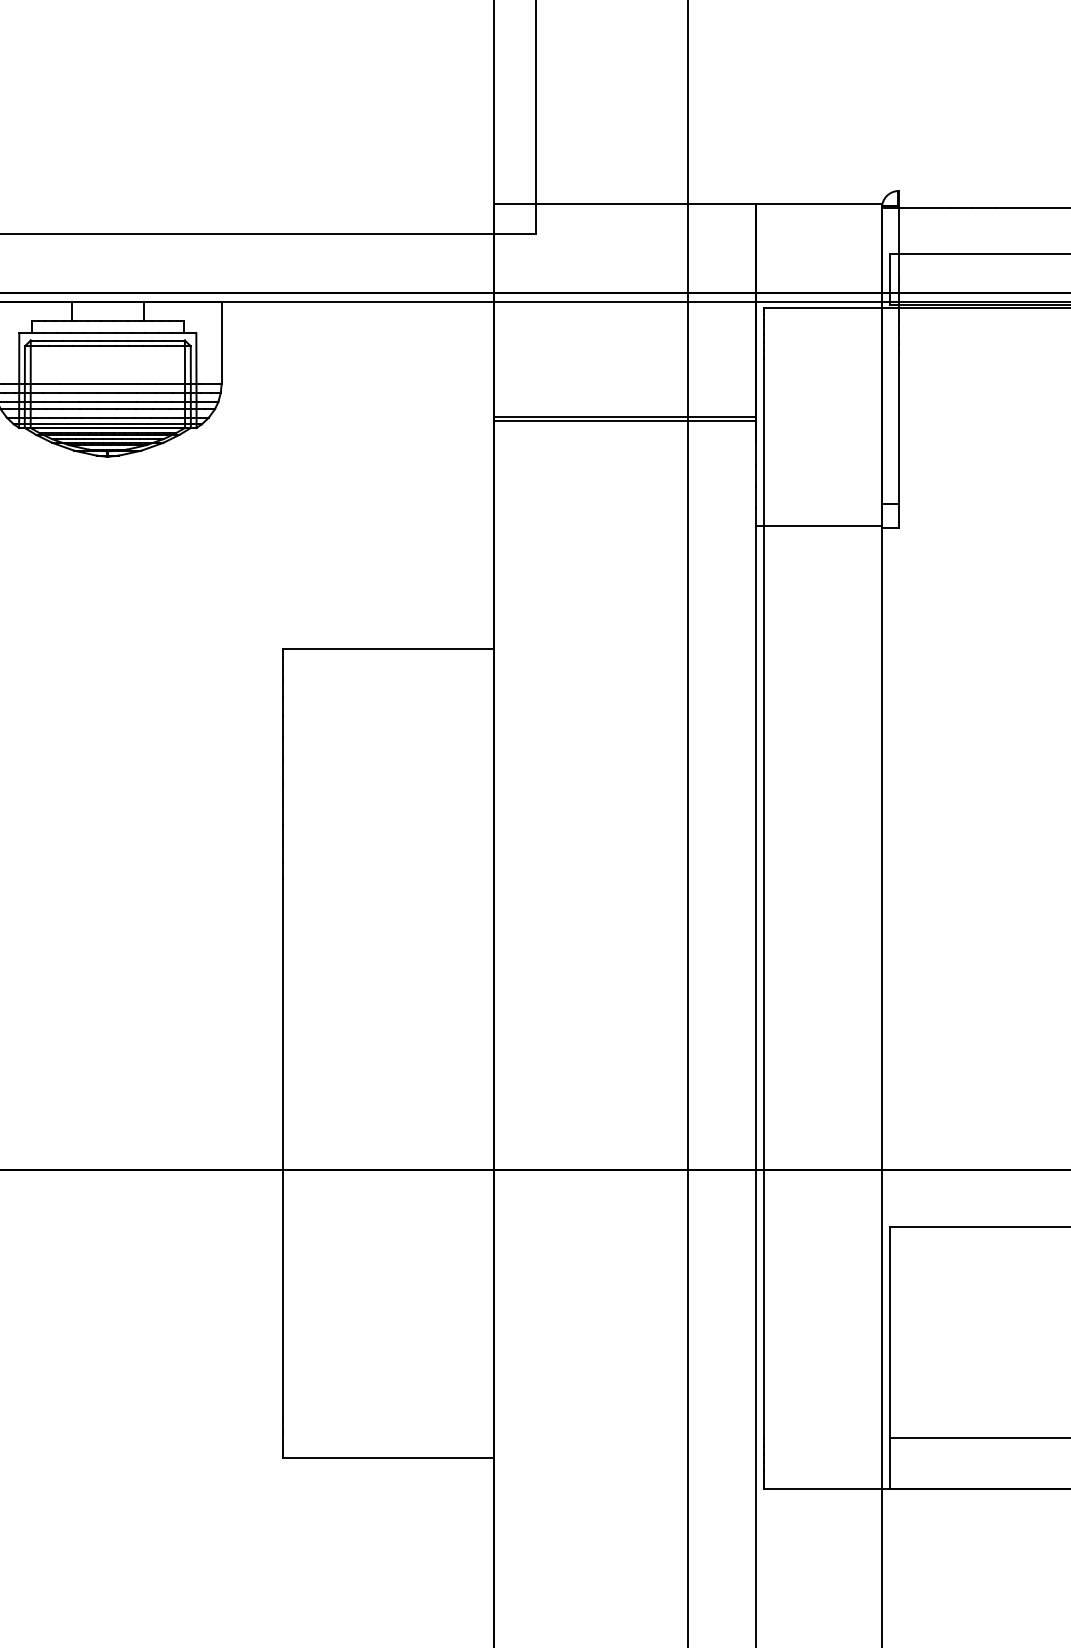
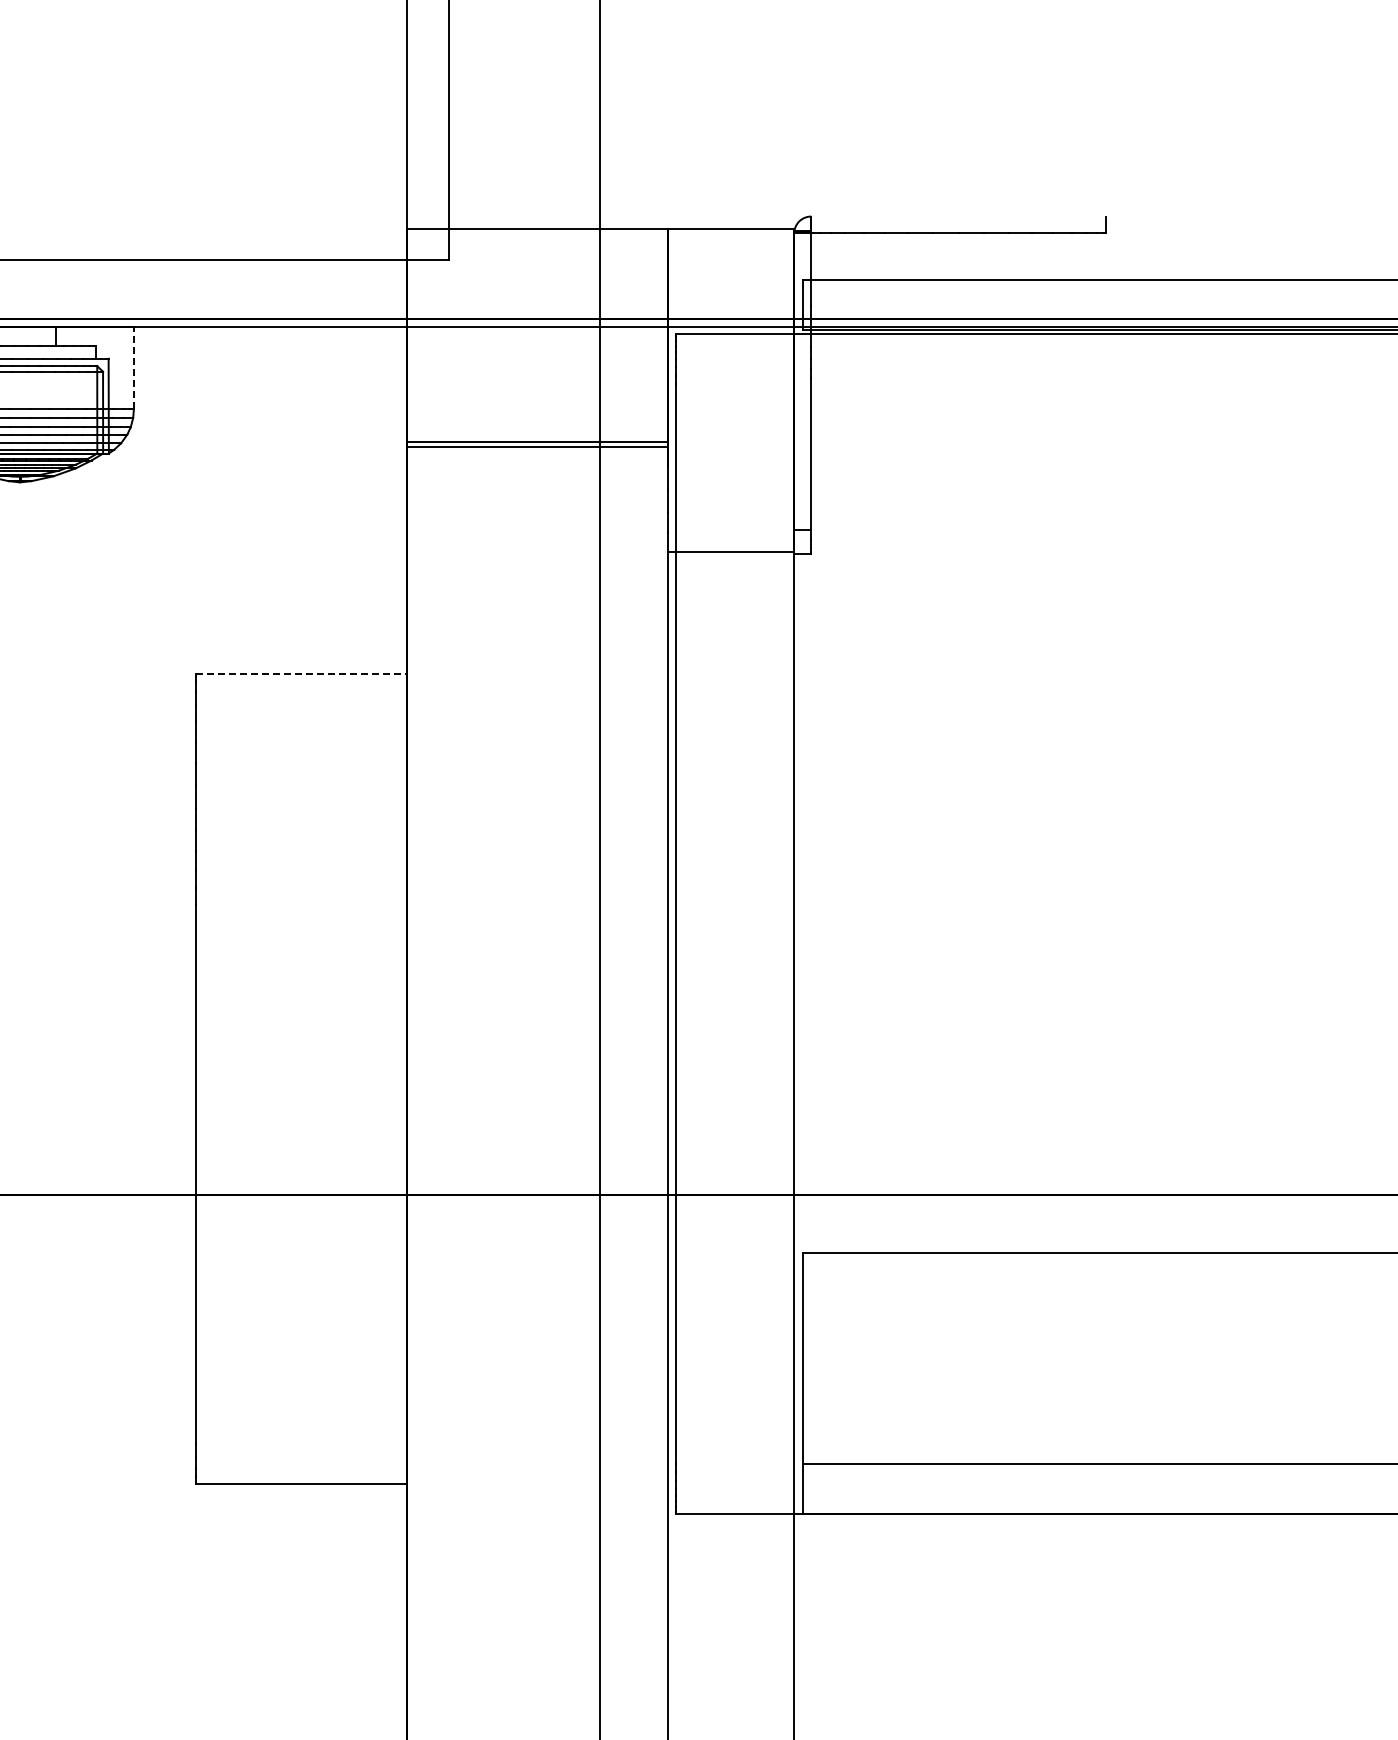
line: (221, 341) -> (133, 367), solid -> dashed
line: (389, 648) -> (301, 674), solid -> dashed

